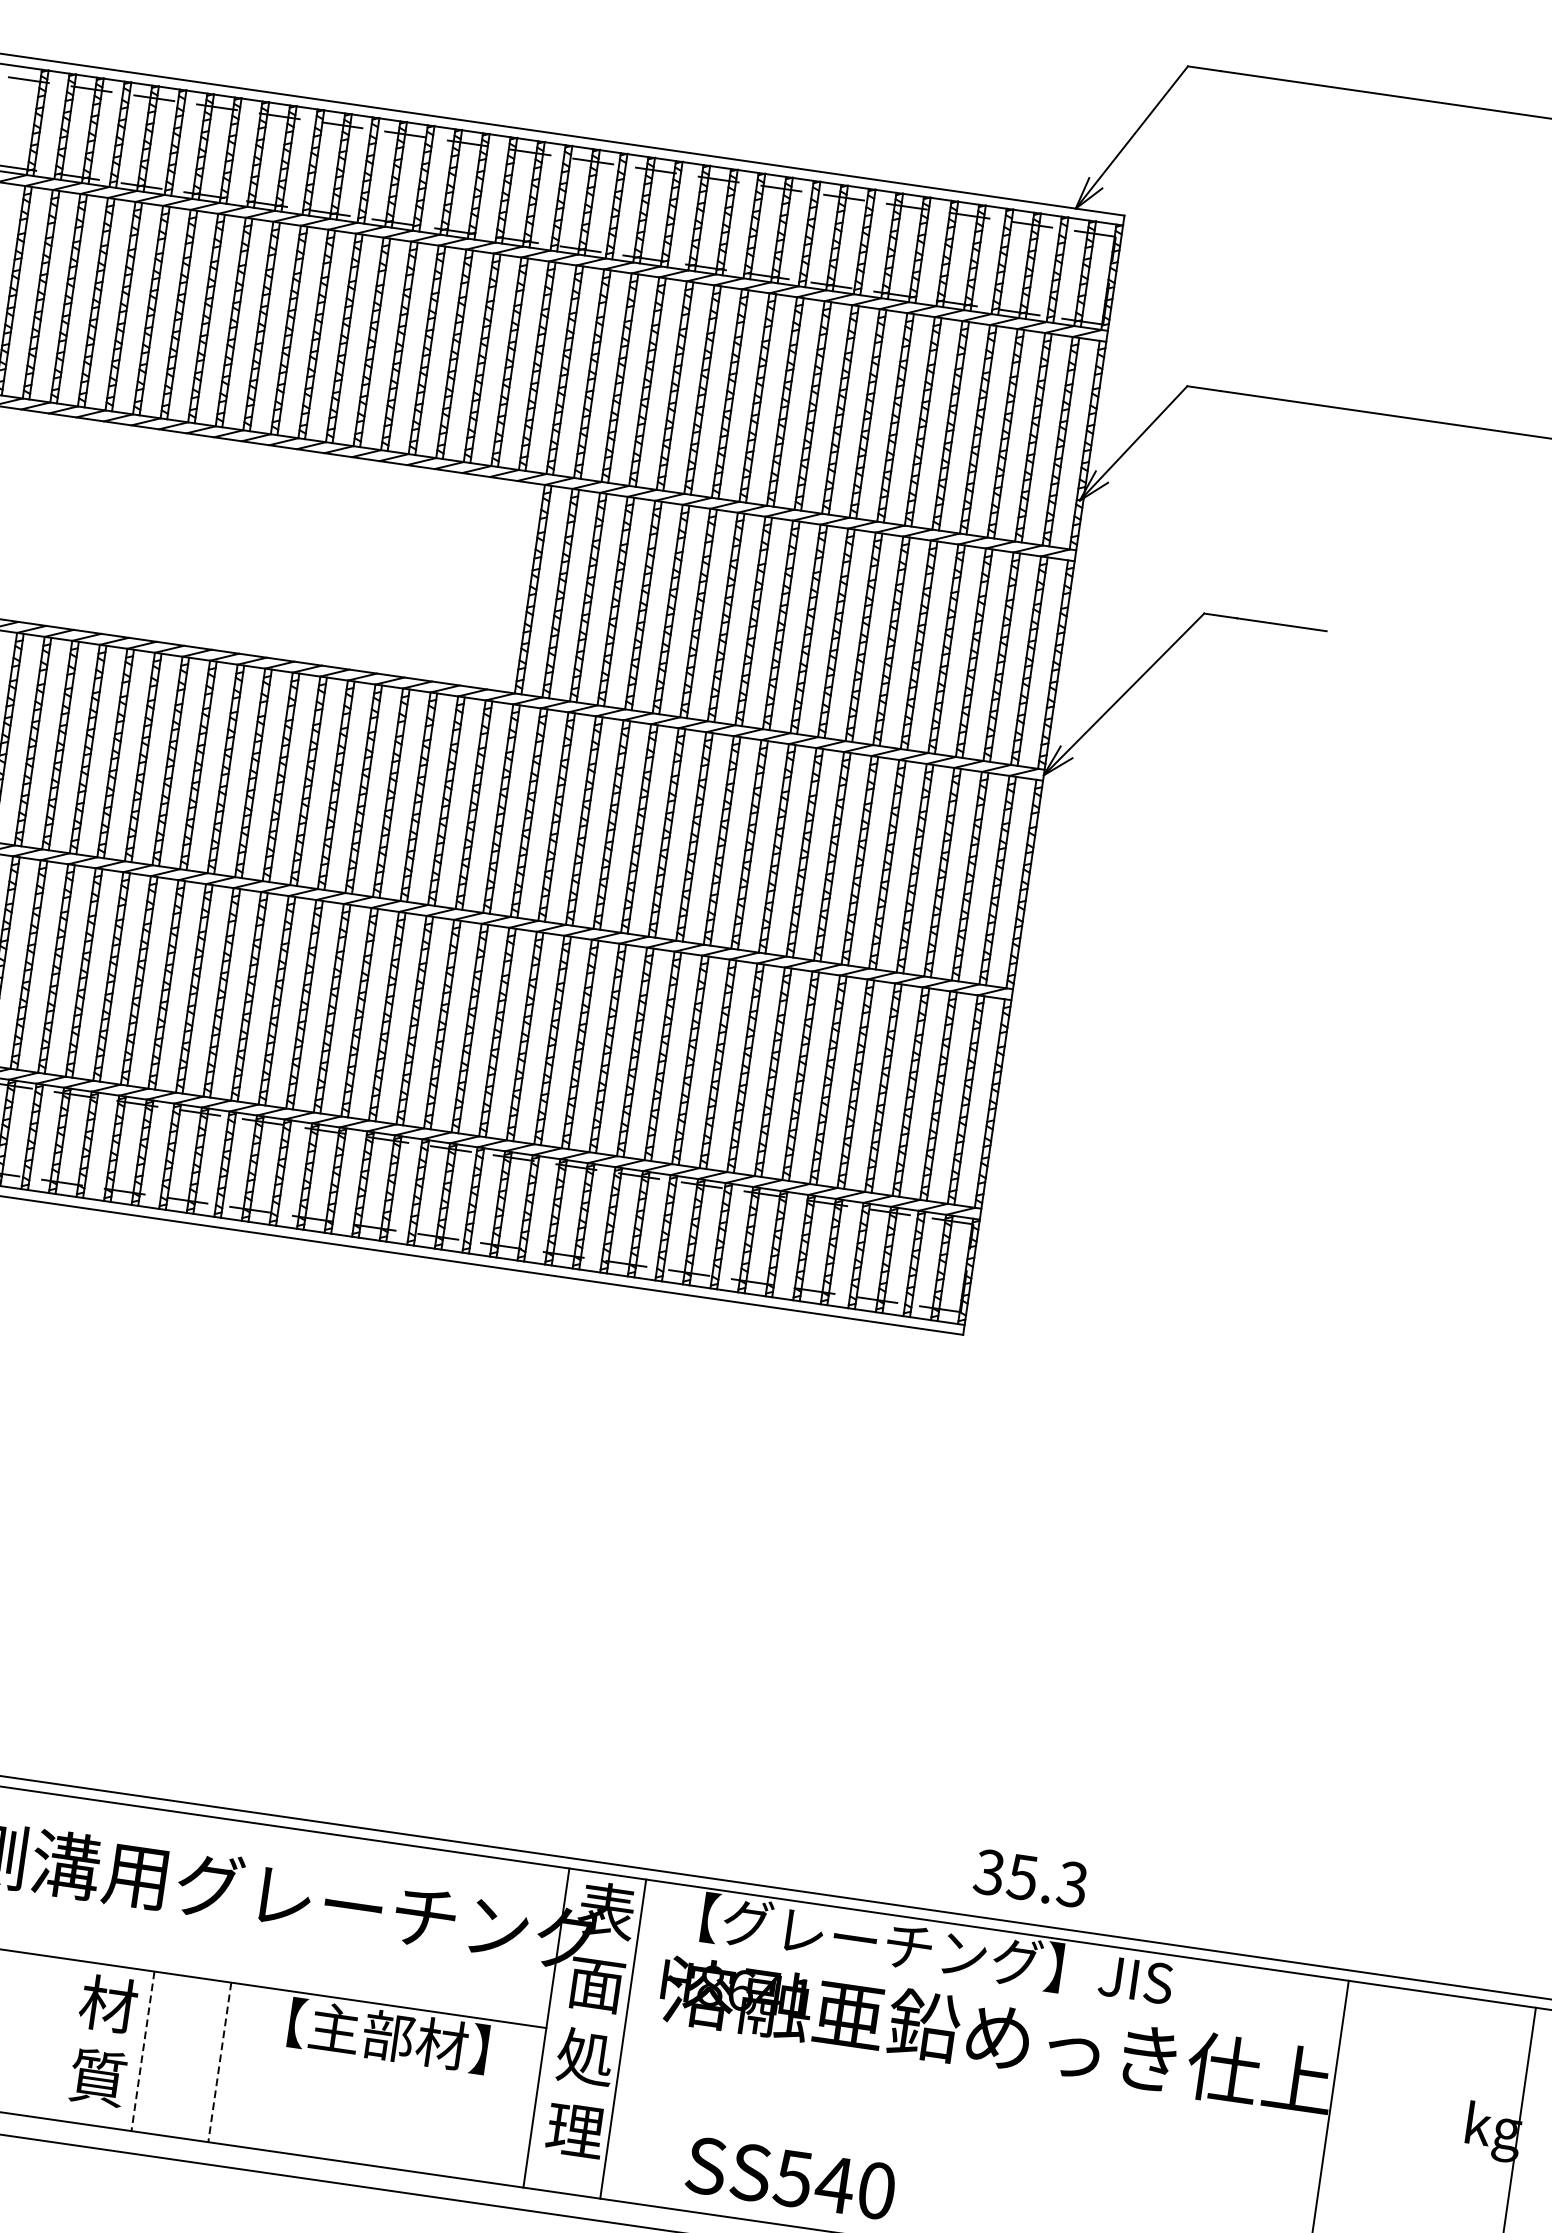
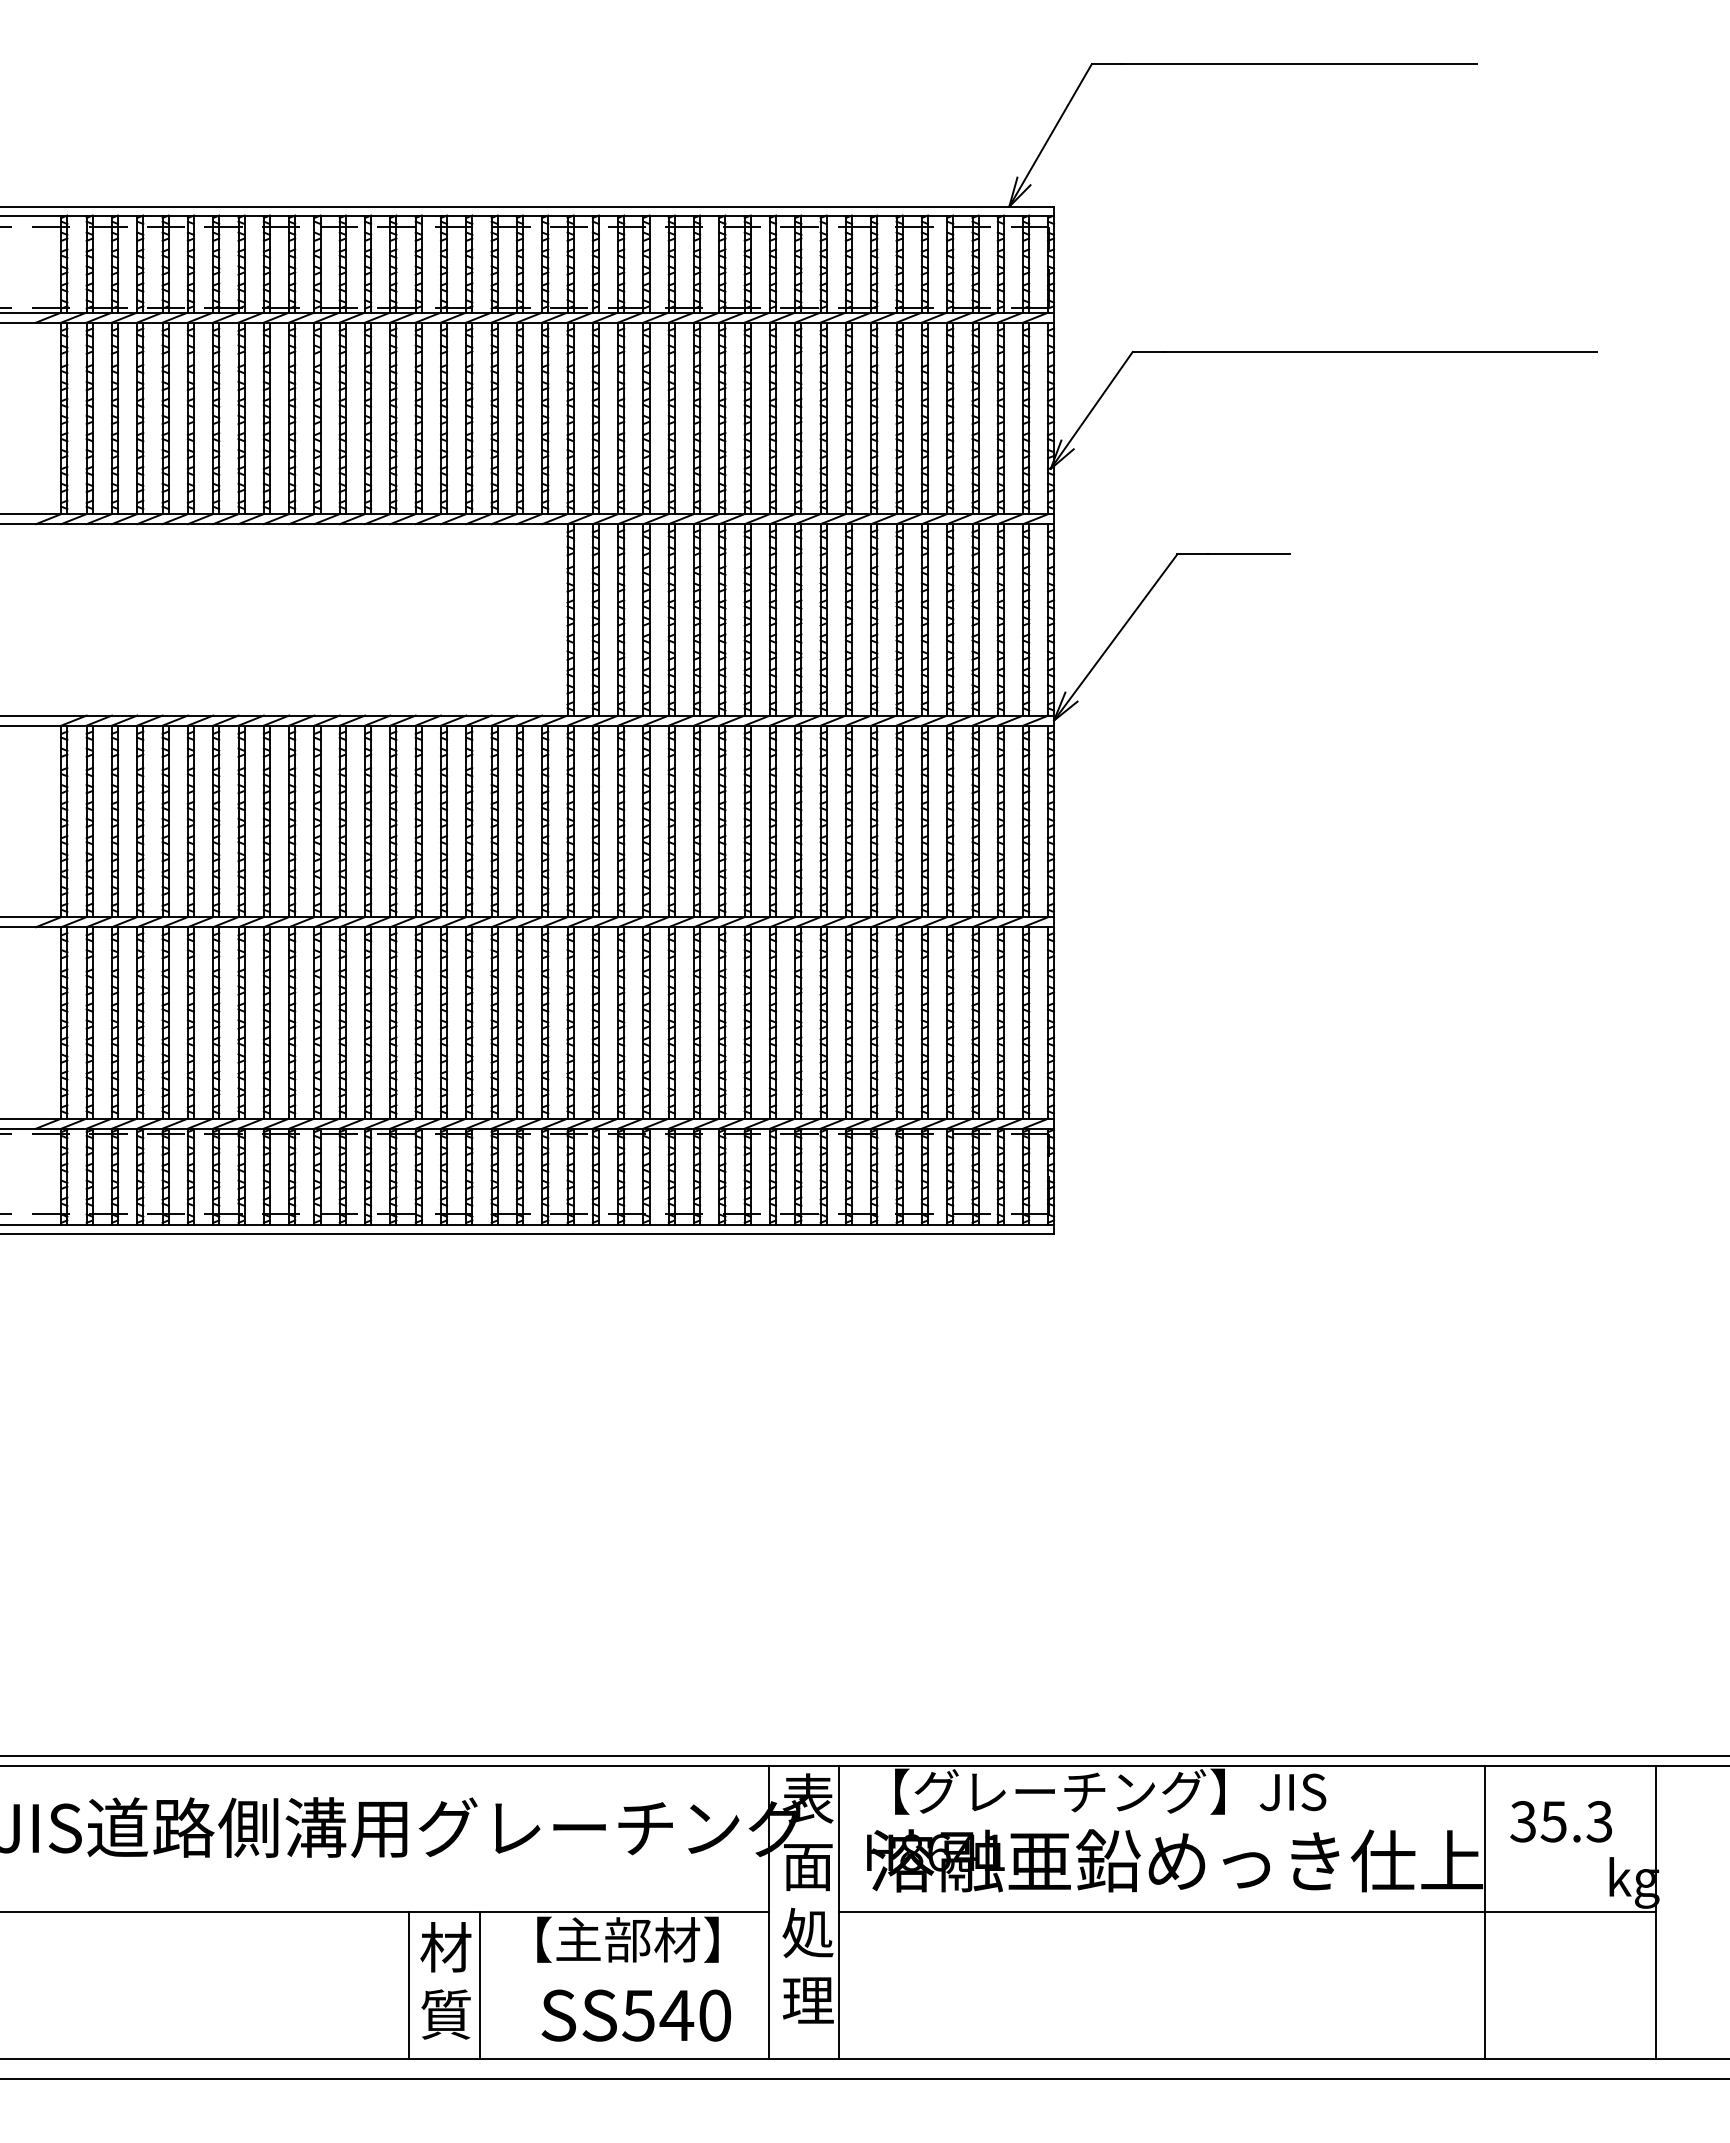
text: (1031, 1878) -> (1561, 1821), moved
text: (102, 2040) -> (445, 1980), moved
line: (143, 2051) -> (409, 1985), dashed -> solid
line: (219, 2062) -> (479, 1985), dashed -> solid
line: (1067, 2103) -> (1247, 1912), added
text: (789, 2178) -> (635, 2015), moved

